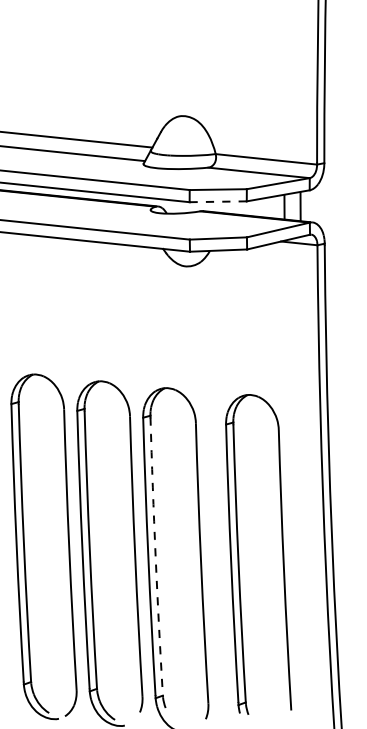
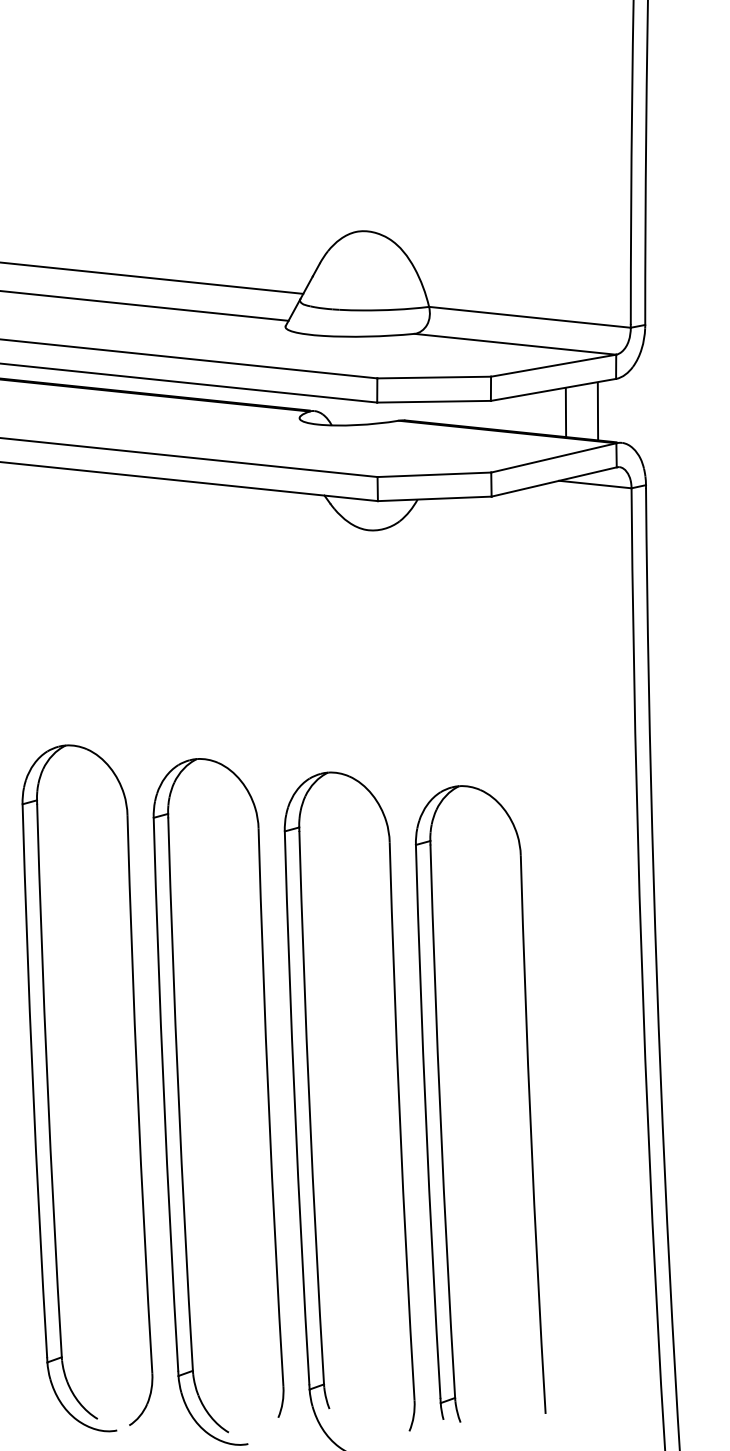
line: (218, 201) -> (434, 401), dashed -> solid
part: (239, 554) -> (442, 1103), moved
arc: (155, 556) -> (309, 1107), dashed -> solid

